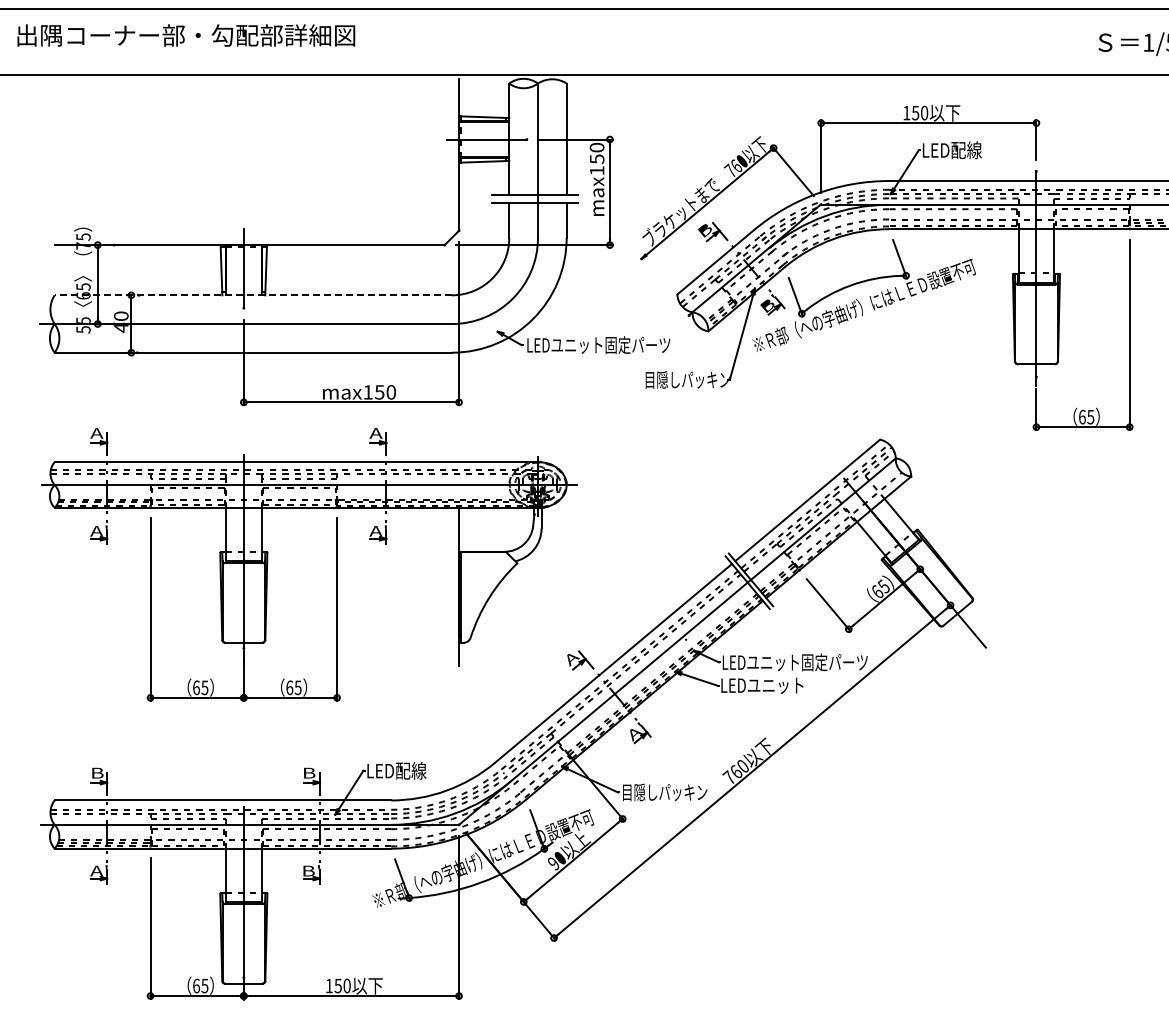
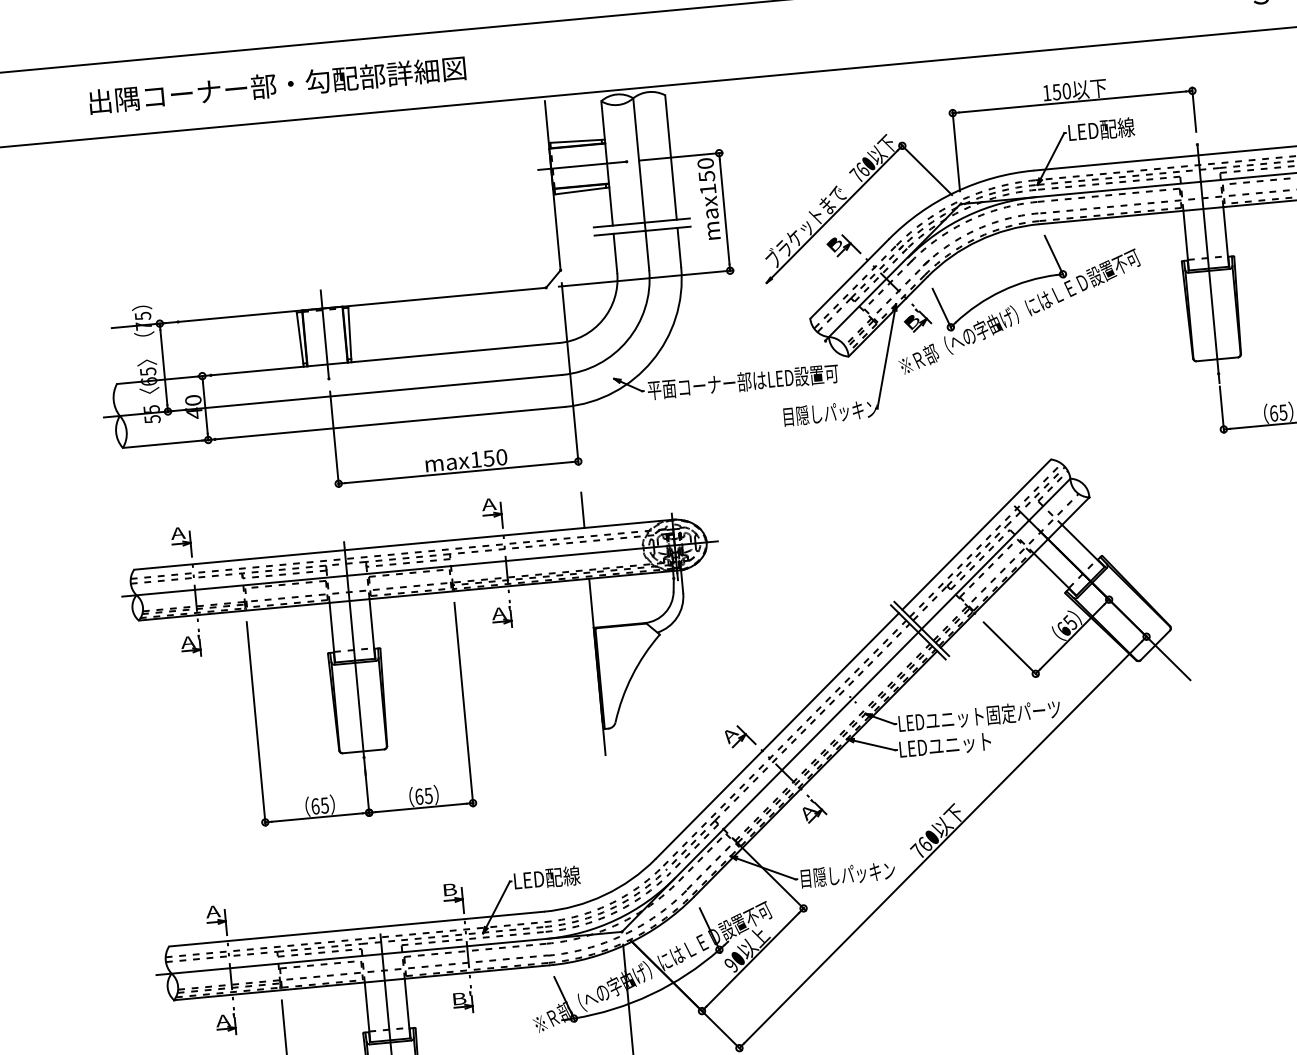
text: (186, 35) -> (277, 85), moved
line: (253, 295) -> (338, 363), dashed -> solid
text: (611, 345) -> (742, 382), LEDユニット固定パーツ -> 平面コーナー部はLED設置可
line: (459, 446) -> (583, 510), added
text: (96, 772) -> (212, 911), B -> A

